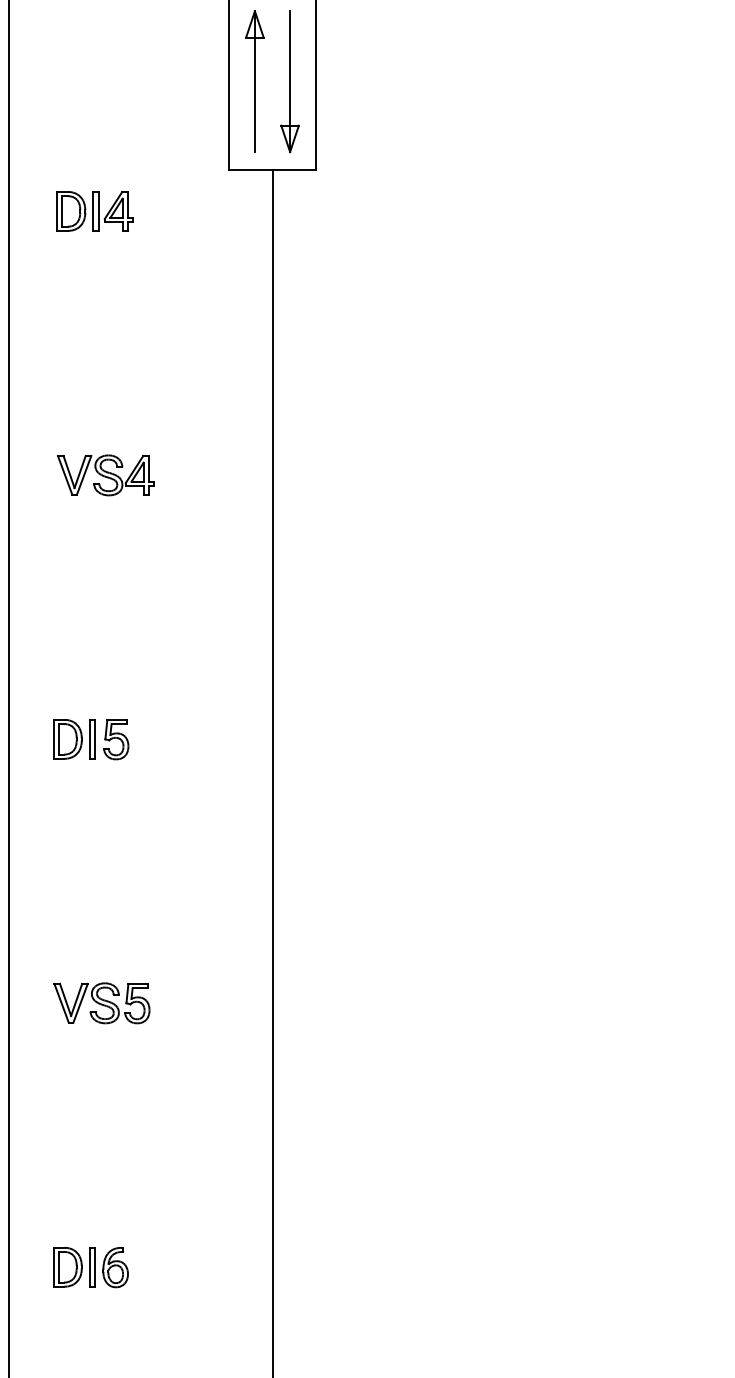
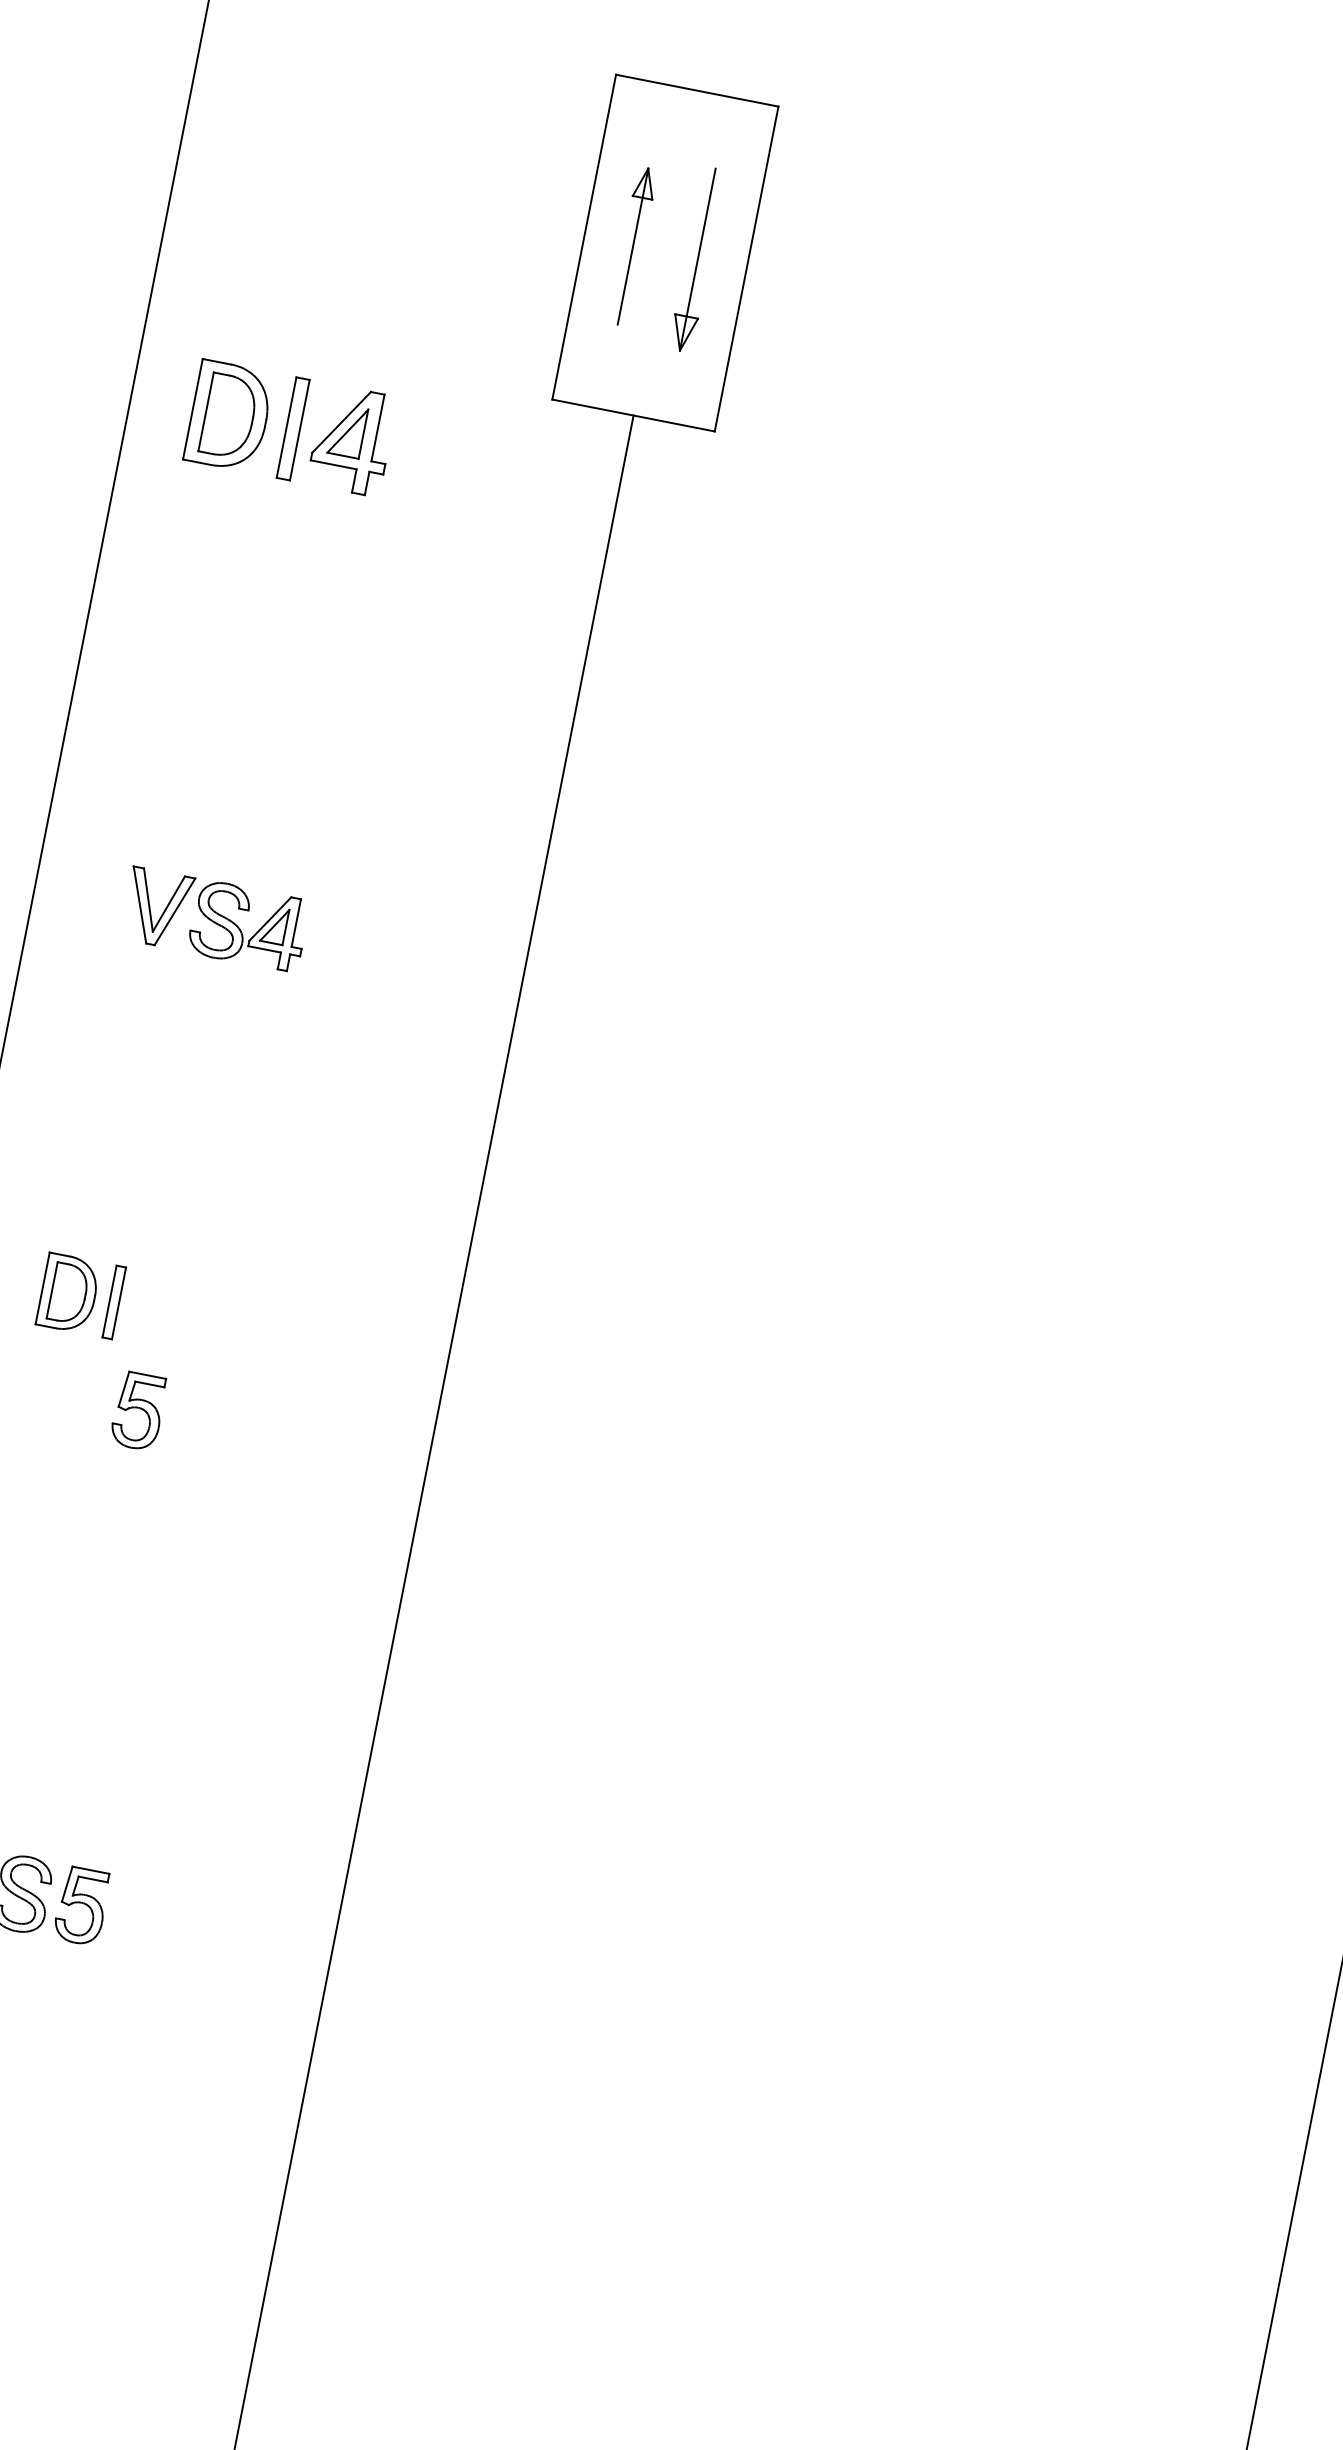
part: (254, 81) -> (632, 246), size x0.6
part: (289, 81) -> (696, 258), size x0.7
part: (94, 211) -> (289, 428), size x1.4
part: (74, 739) -> (81, 1296), moved

